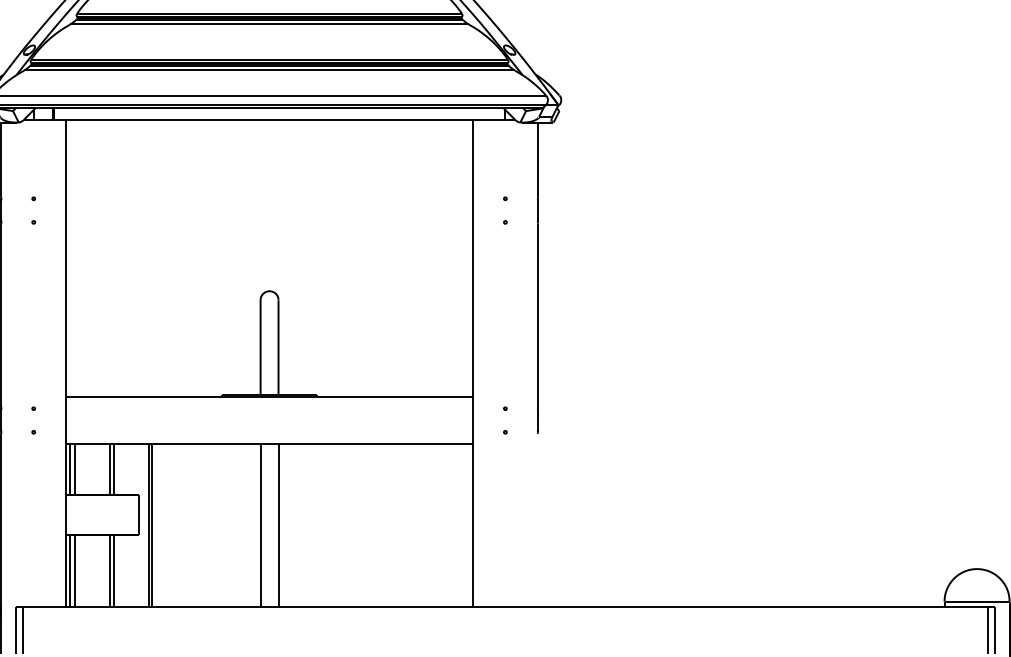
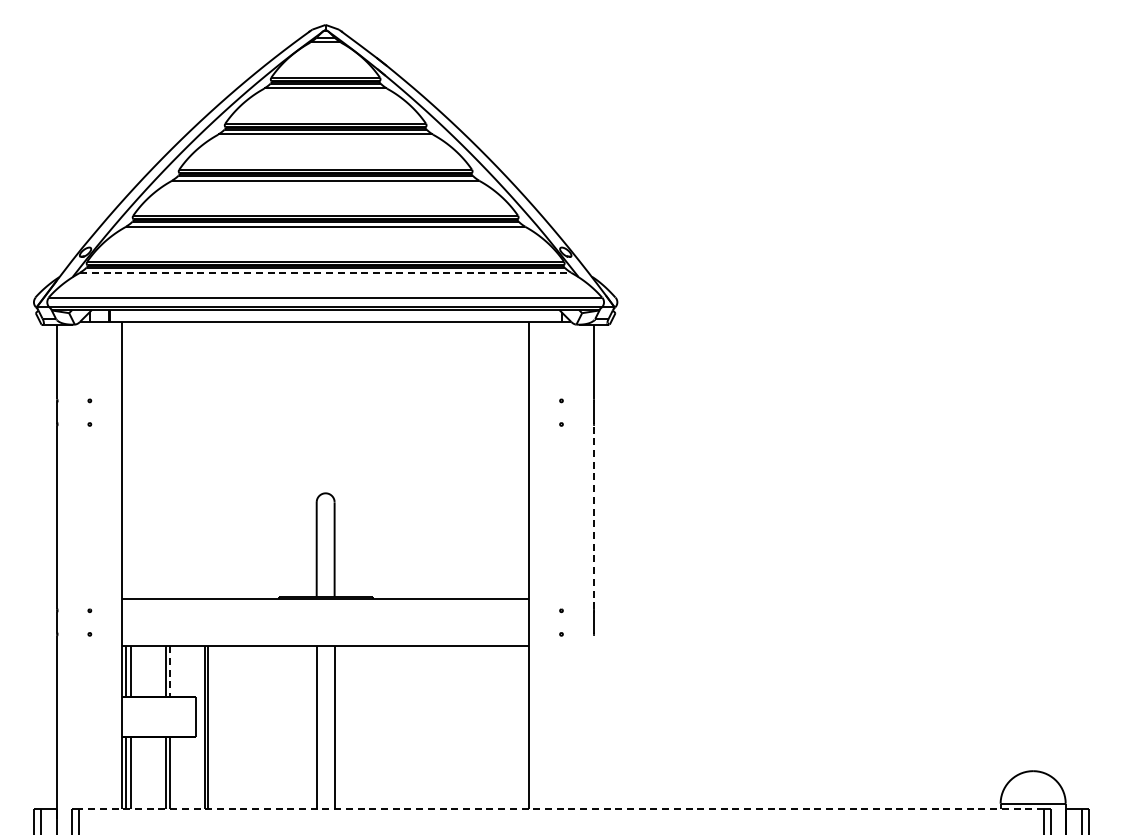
line: (269, 70) -> (325, 272), solid -> dashed
line: (538, 315) -> (594, 517), solid -> dashed
line: (114, 470) -> (170, 672), solid -> dashed
line: (505, 606) -> (561, 808), solid -> dashed

